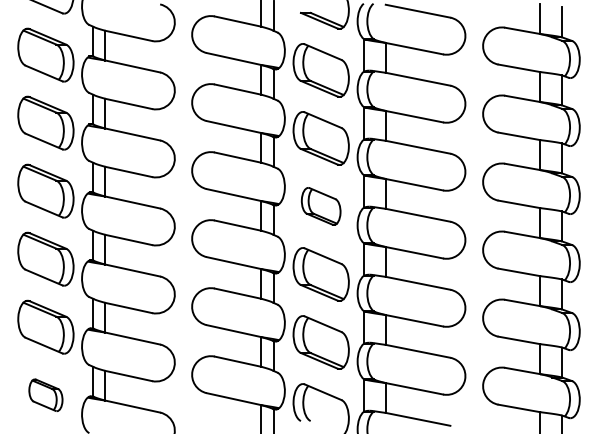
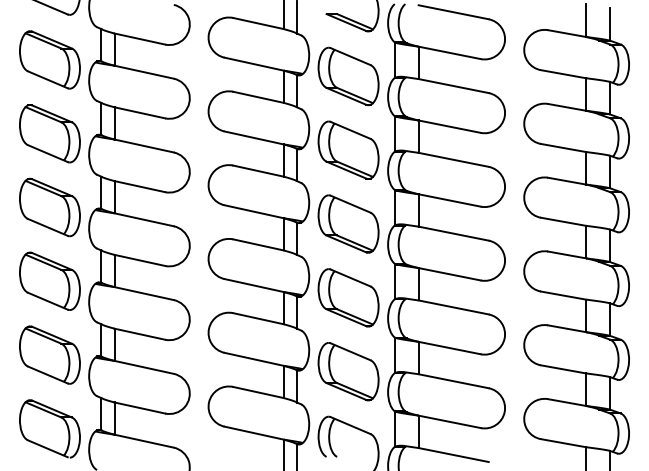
part: (321, 205) -> (348, 223), size x1.43
part: (45, 394) -> (49, 428), size x1.67

